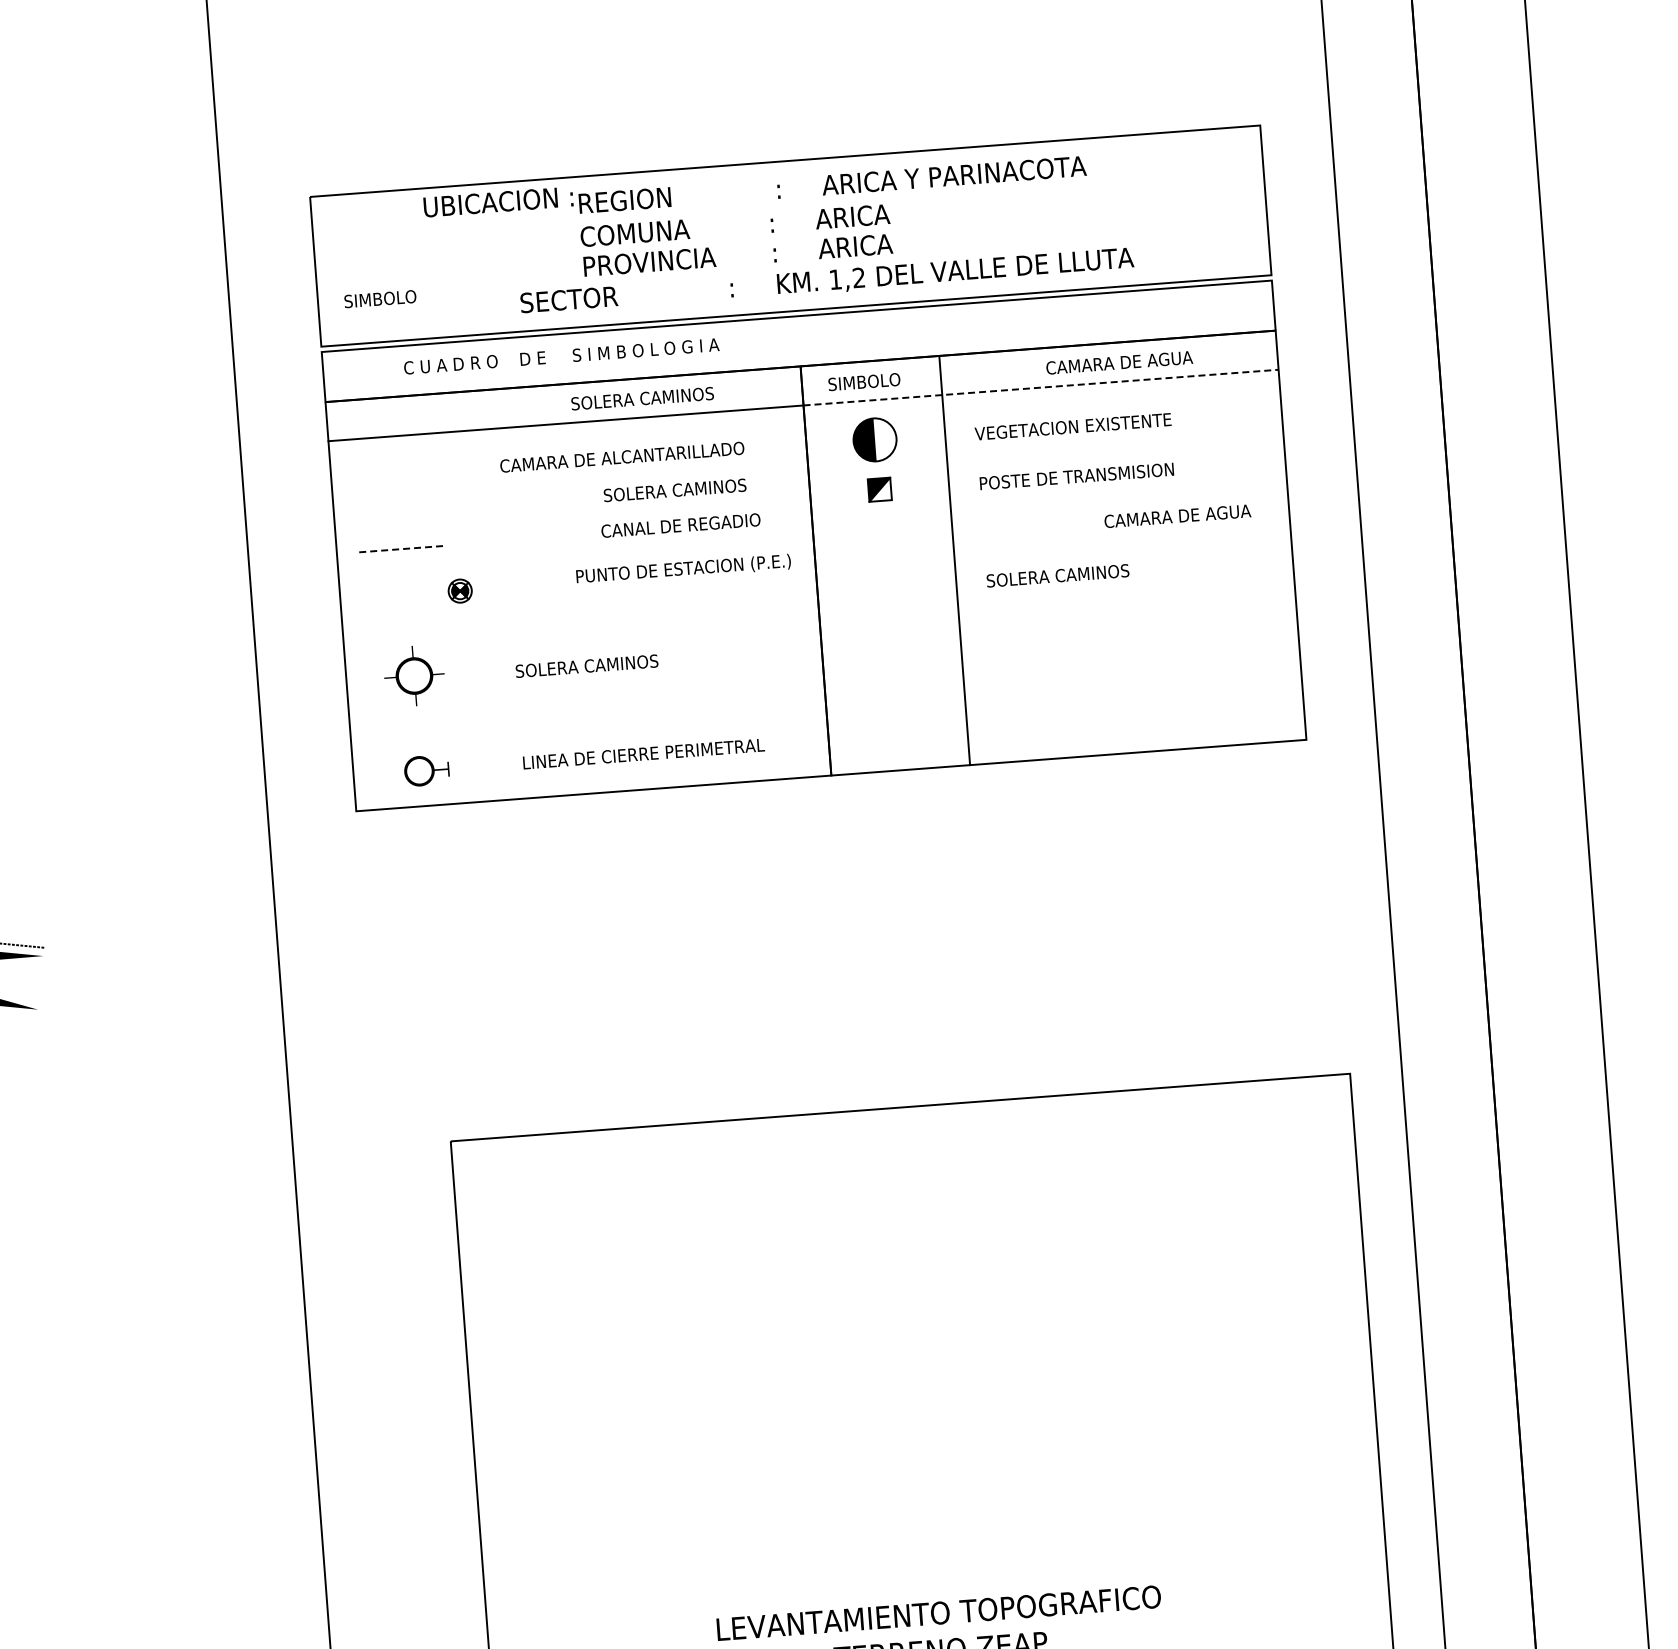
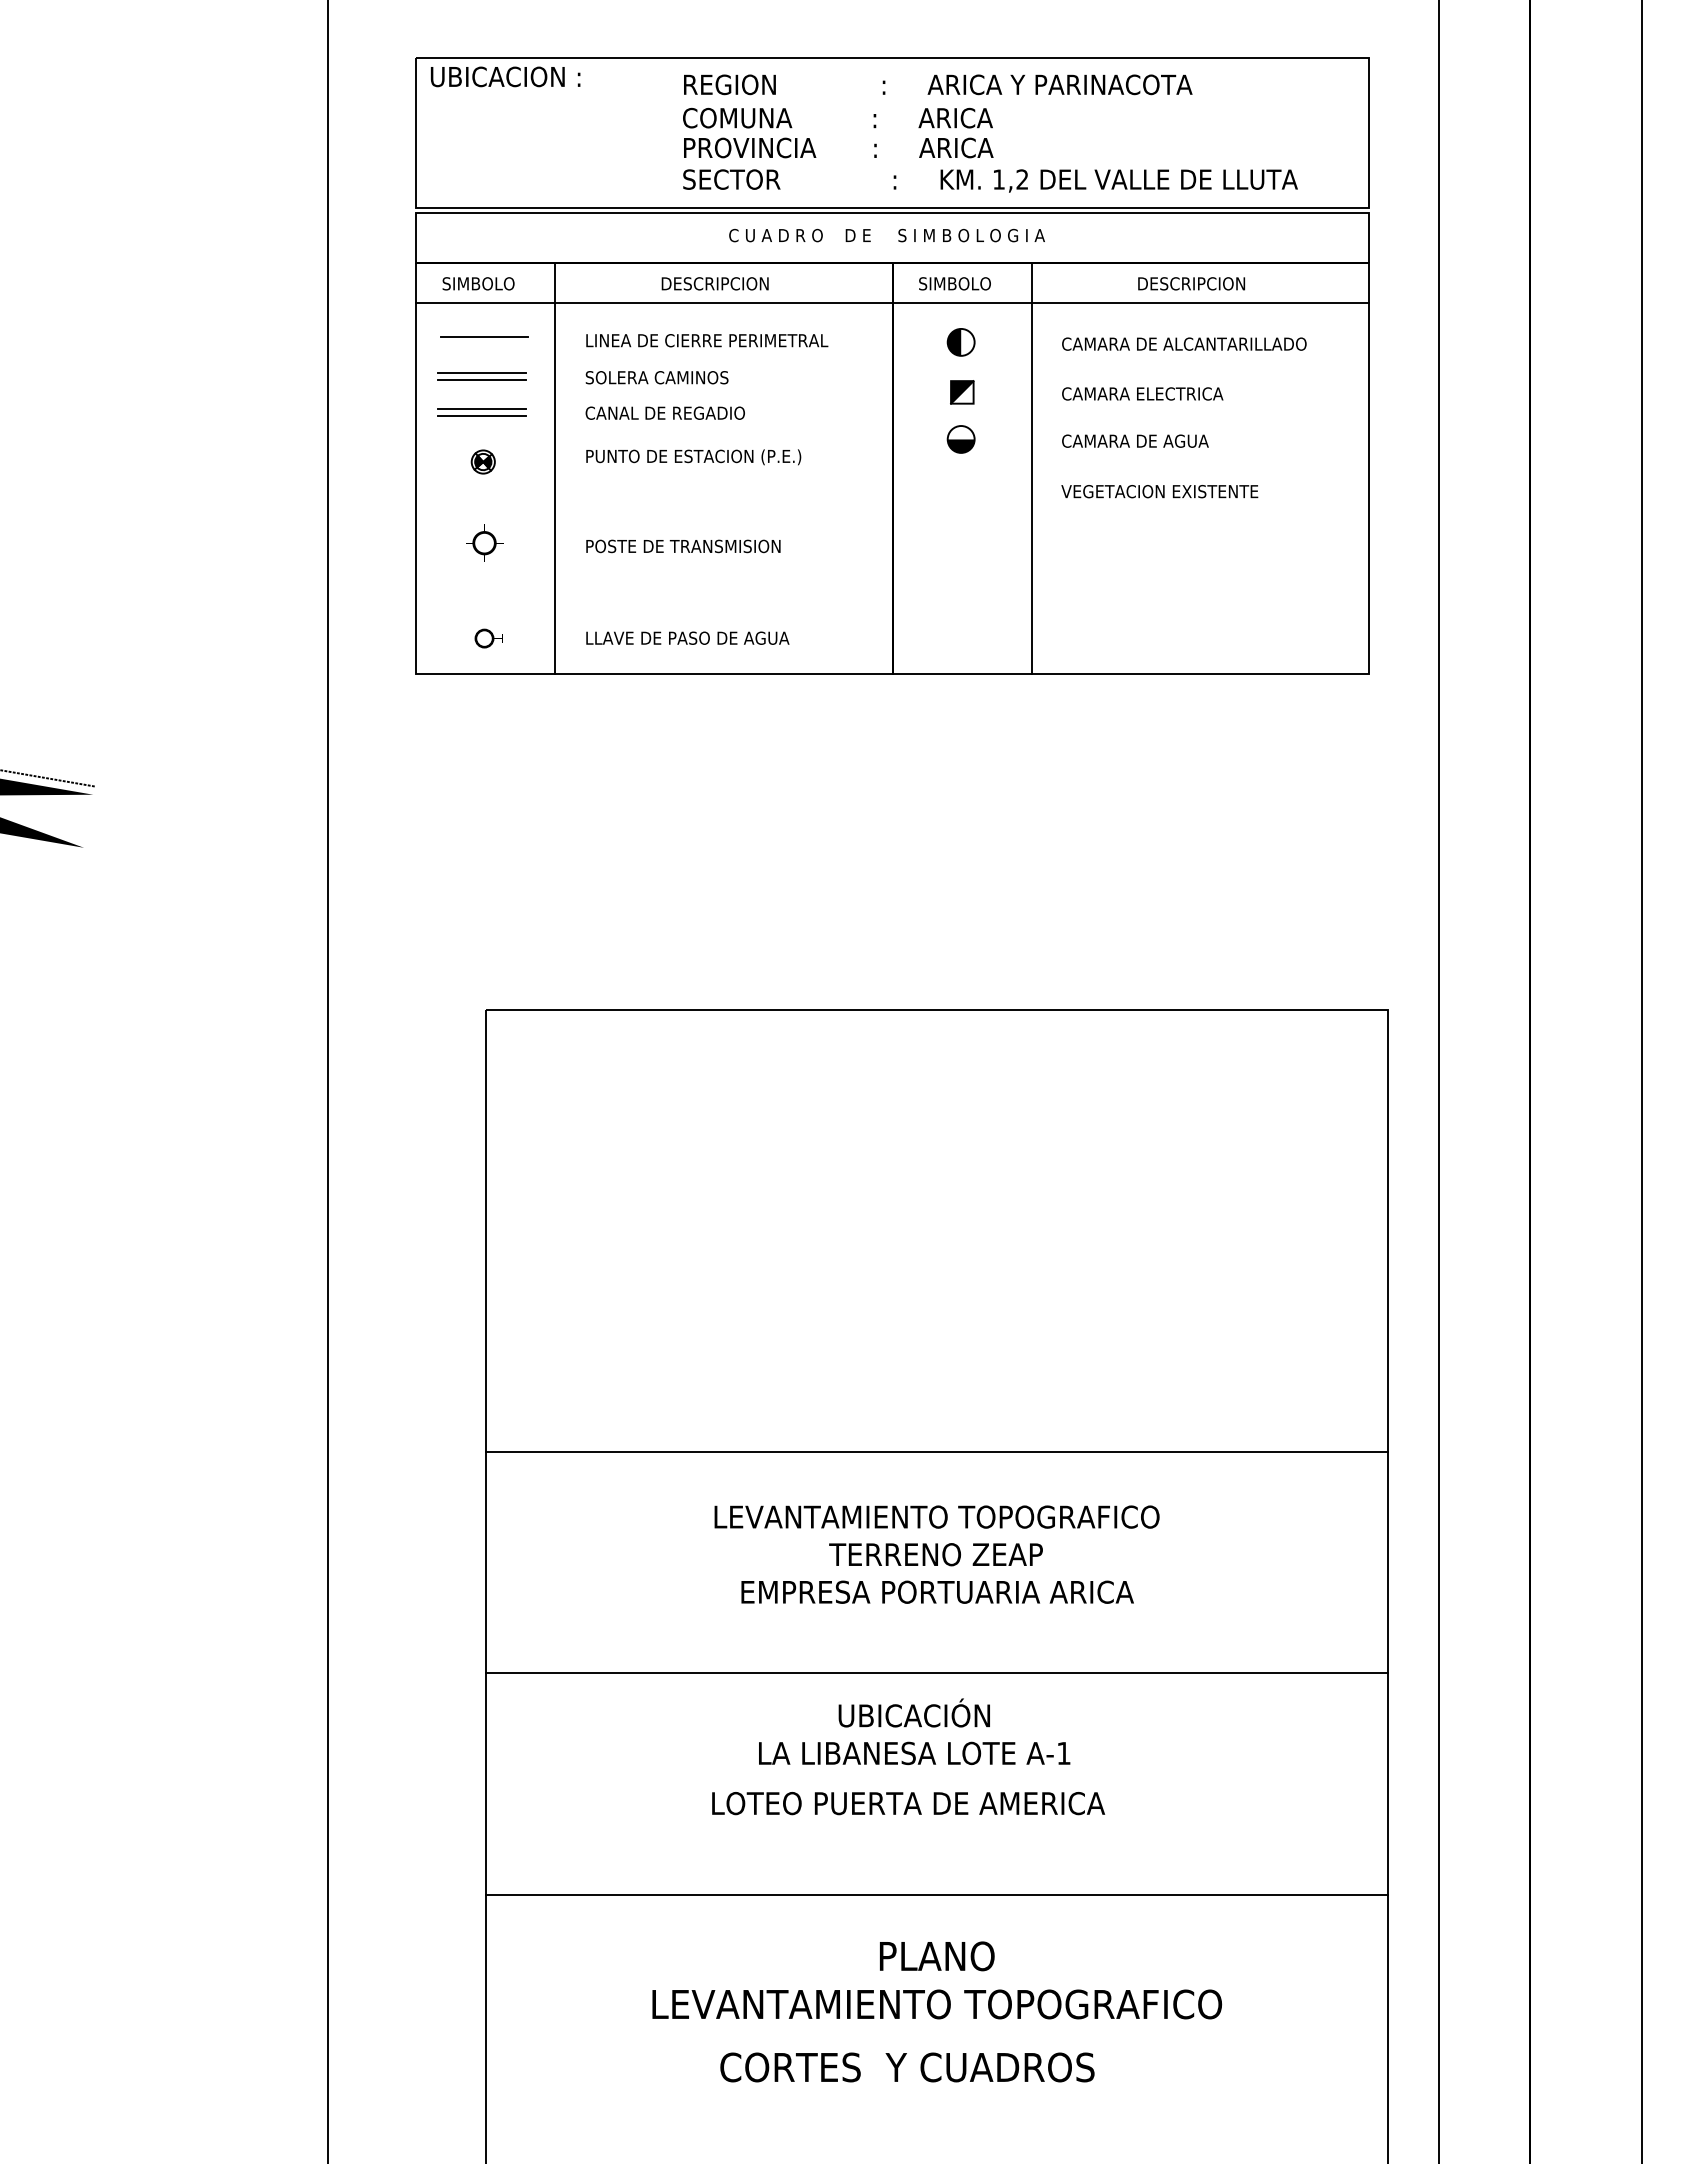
text: (498, 201) -> (505, 76), moved
text: (827, 281) -> (990, 180), moved
text: (380, 298) -> (478, 283), moved
text: (561, 356) -> (886, 235), moved
text: (1119, 362) -> (1210, 283), CAMARA DE AGUA -> DESCRIPCION
line: (1041, 387) -> (1131, 302), dashed -> solid
text: (642, 398) -> (732, 283), SOLERA CAMINOS -> DESCRIPCION
text: (1096, 424) -> (1183, 343), VEGETACION EXISTENTE -> CAMARA DE ALCANTARILLADO
part: (874, 440) -> (960, 342), size x0.62
text: (621, 457) -> (707, 340), CAMARA DE ALCANTARILLADO -> LINEA DE CIERRE PERIMETRAL
line: (399, 470) -> (484, 337), added
text: (1076, 476) -> (1159, 393), POSTE DE TRANSMISION -> CAMARA ELECTRICA
text: (674, 490) -> (656, 377), moved
line: (399, 506) -> (482, 373), added
line: (400, 513) -> (482, 380), added
text: (1177, 515) -> (1135, 440), moved
text: (680, 524) -> (664, 412), moved
part: (881, 536) -> (960, 439), added
line: (402, 541) -> (482, 408), added
line: (403, 548) -> (482, 415), dashed -> solid
text: (683, 569) -> (693, 457), moved
text: (1083, 573) -> (1159, 491), SOLERA CAMINOS -> VEGETACION EXISTENTE
part: (459, 590) -> (482, 461), moved
line: (479, 596) -> (555, 468), added
text: (612, 664) -> (682, 546), SOLERA CAMINOS -> POSTE DE TRANSMISION
part: (414, 675) -> (484, 542), size x0.62
text: (649, 752) -> (712, 637), LINEA DE CIERRE PERIMETRAL -> LLAVE DE PASO DE AGUA
part: (425, 770) -> (488, 638), size x0.62
line: (933, 1548) -> (936, 1452), added

